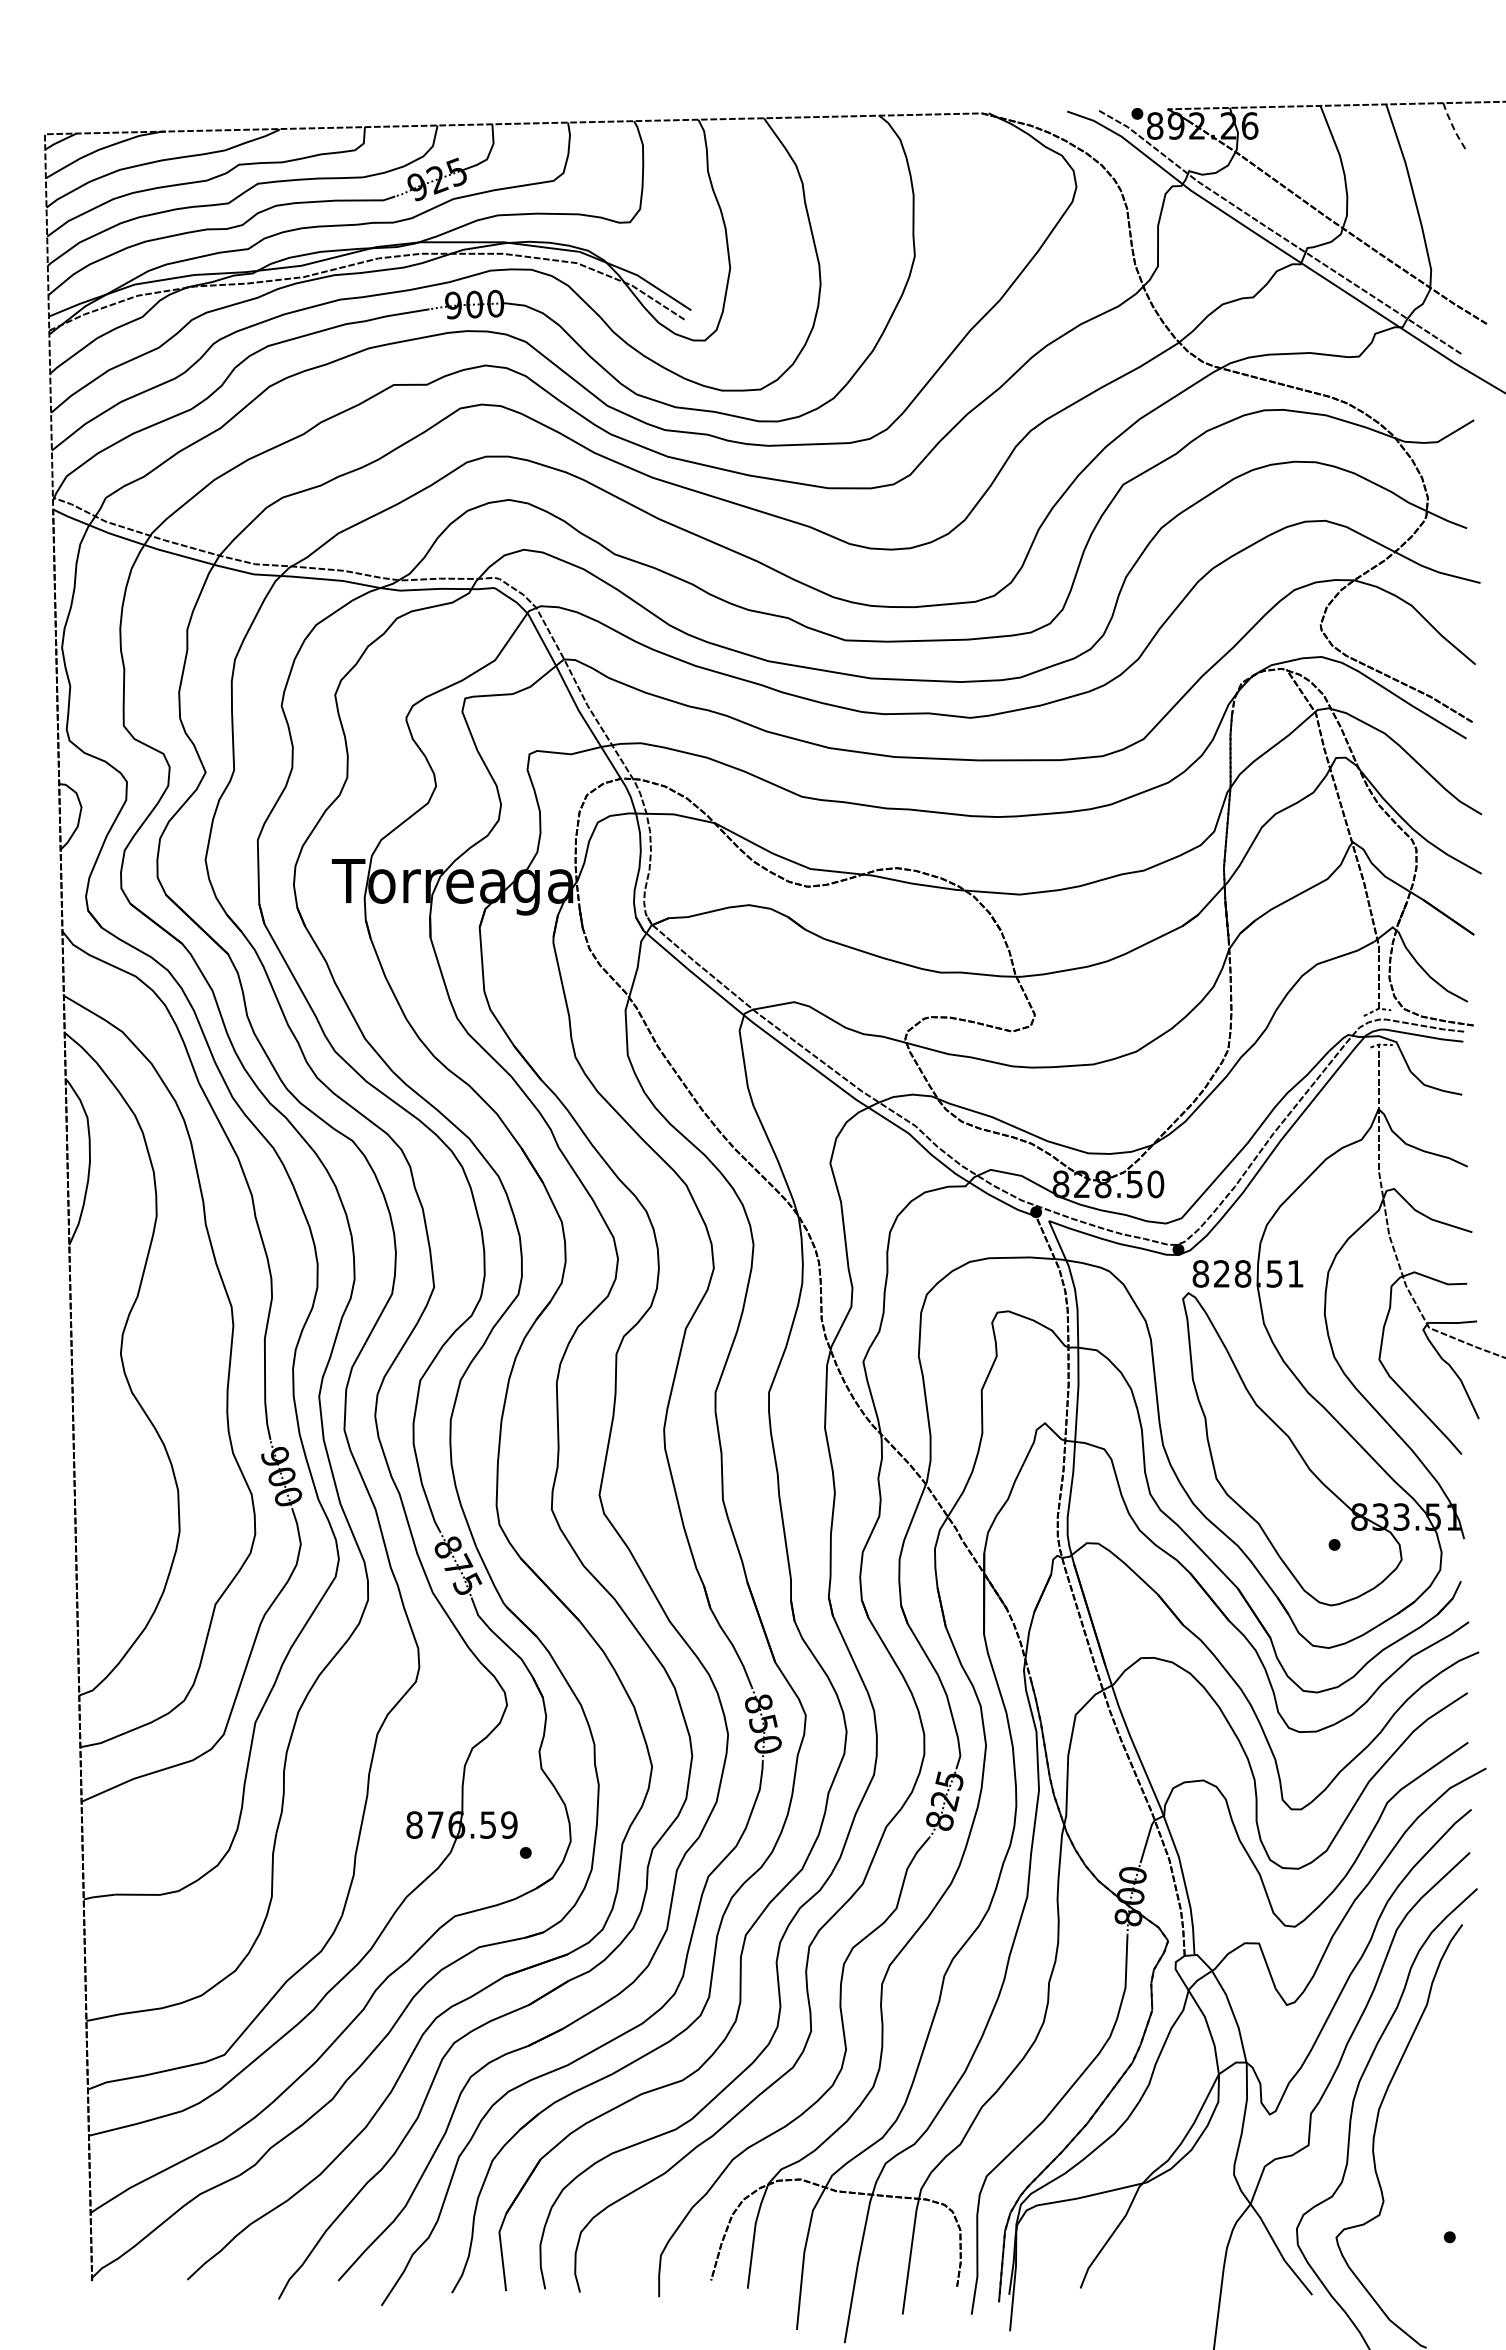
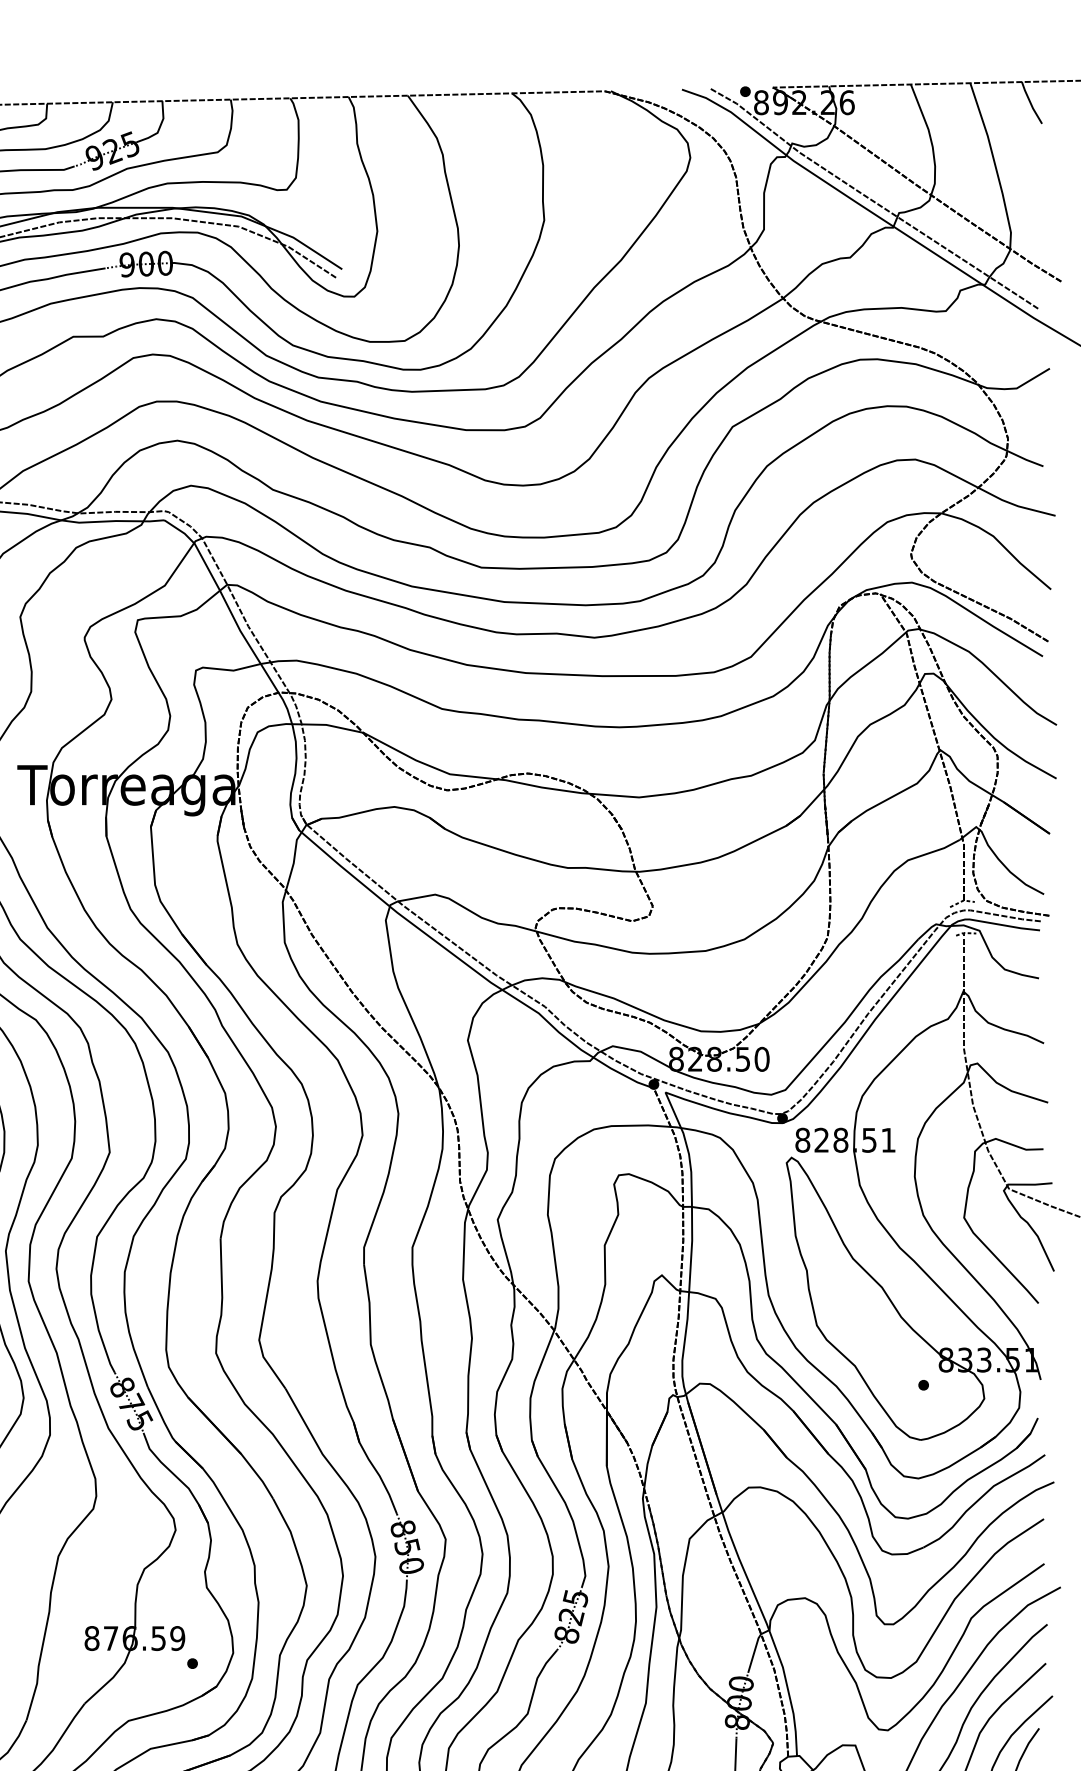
line: (1453, 127) -> (1031, 104), dashed -> solid

